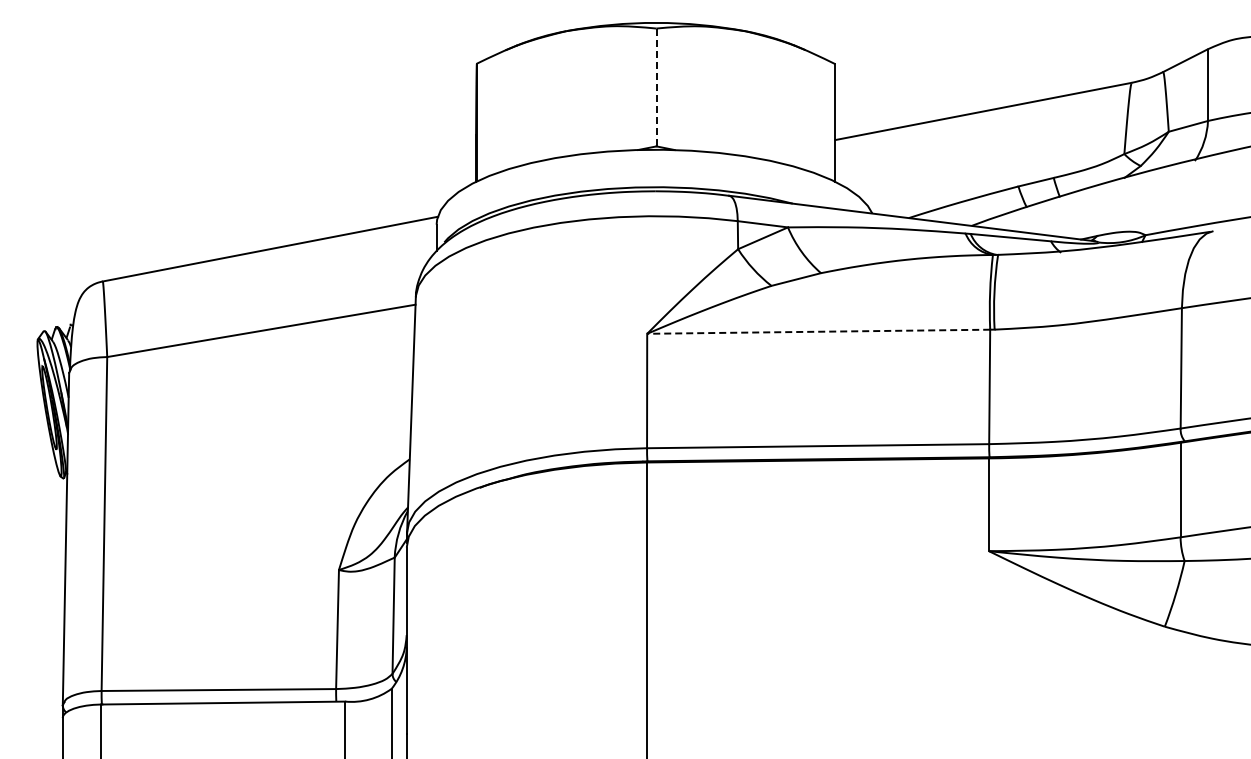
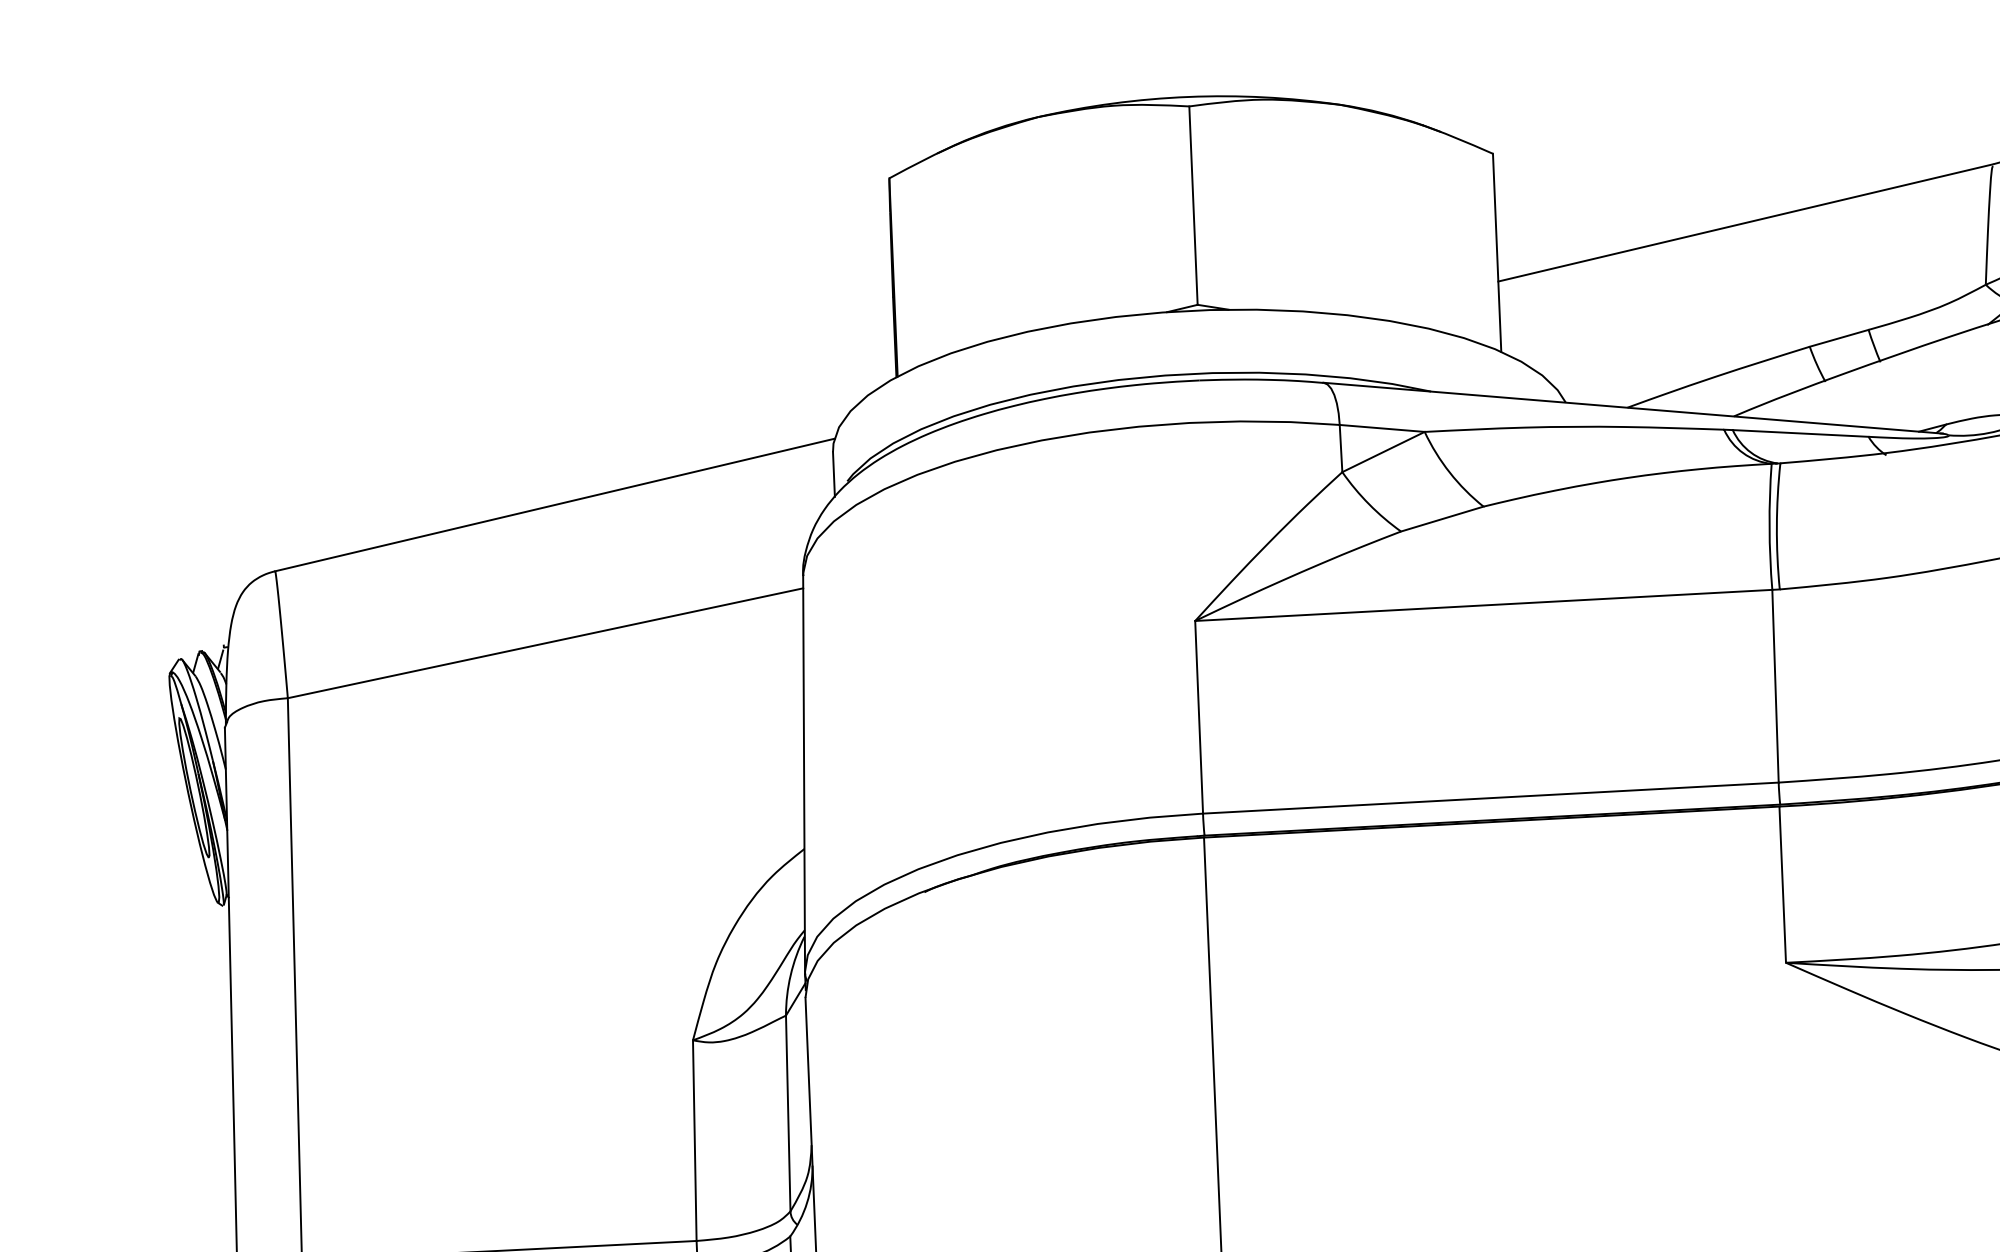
line: (656, 87) -> (1193, 205), dashed -> solid
line: (818, 331) -> (1483, 604), dashed -> solid

